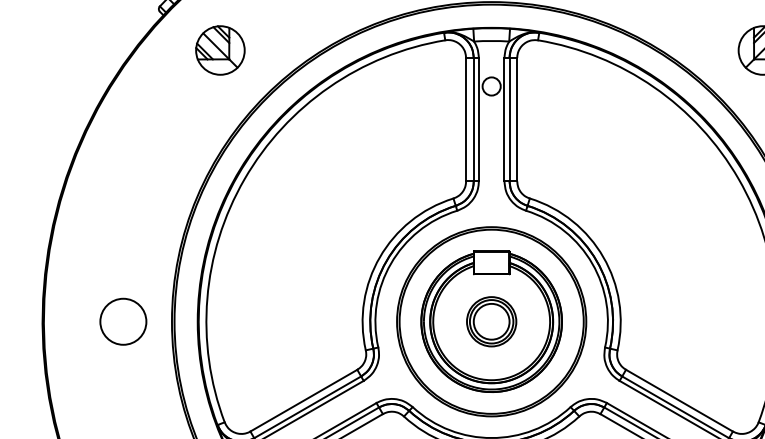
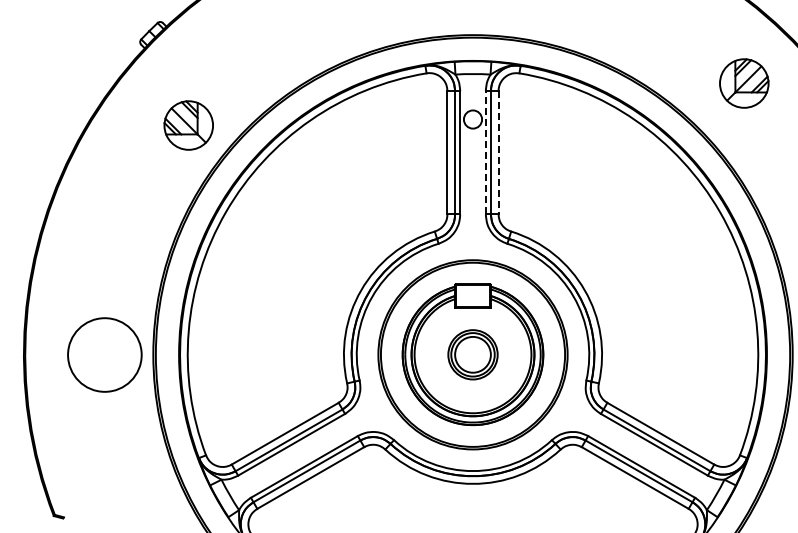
part: (220, 50) -> (188, 125), moved
line: (504, 119) -> (485, 152), solid -> dashed
line: (517, 119) -> (498, 152), solid -> dashed
circle: (123, 321) -> (104, 354), size x1.6

